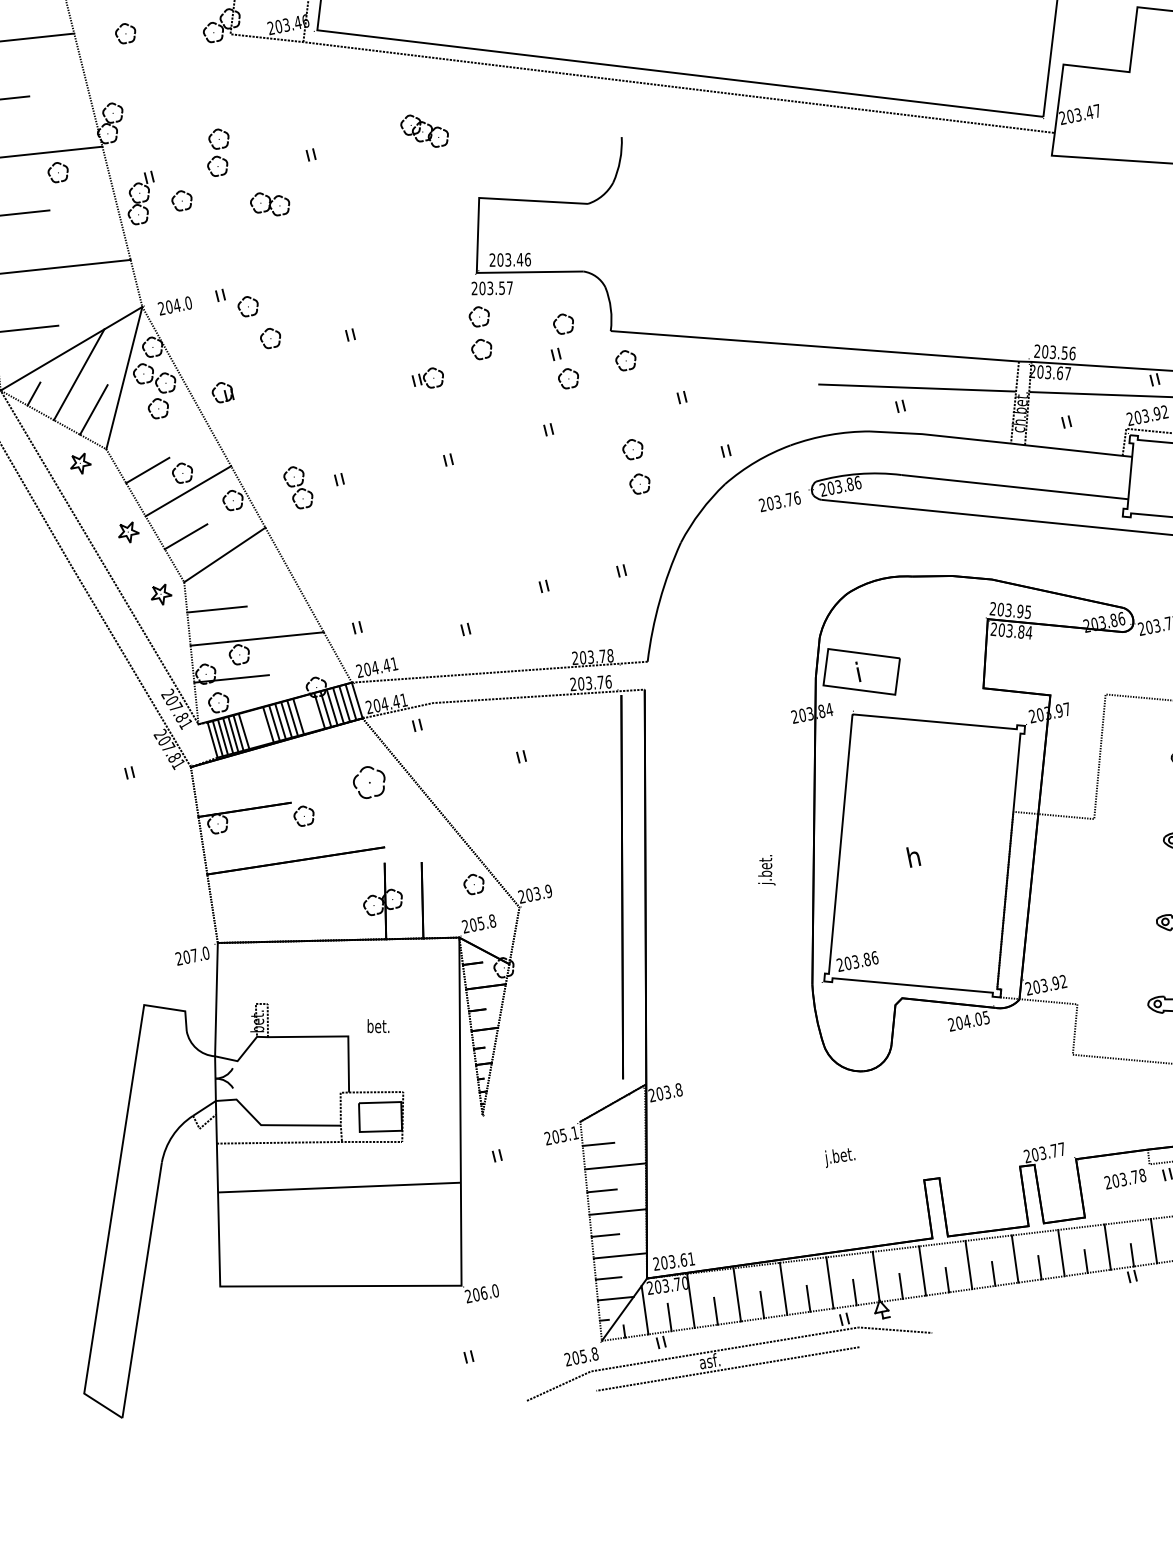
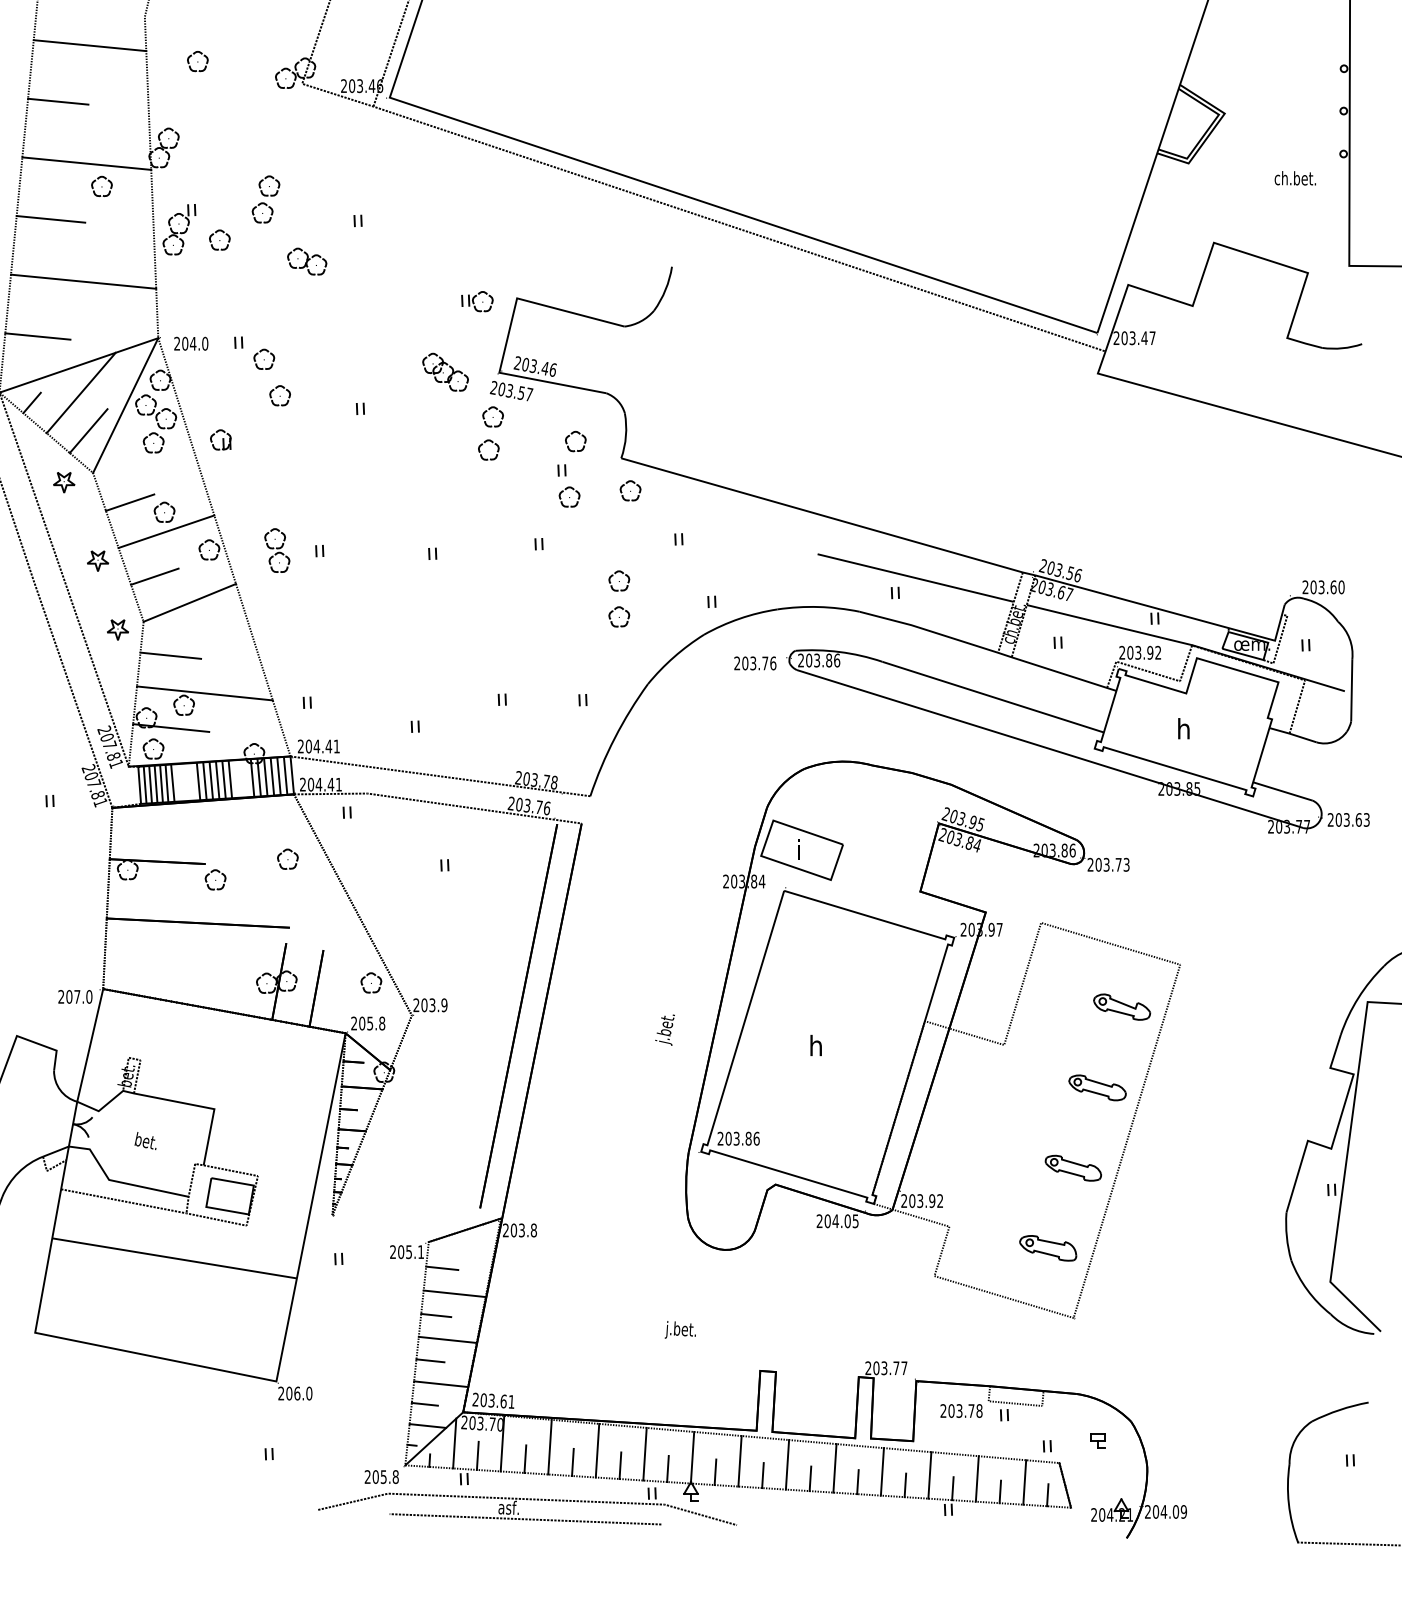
part: (424, 130) -> (445, 371), moved
part: (428, 378) -> (477, 301), moved
part: (369, 781) -> (287, 858), size x0.62
text: (377, 1026) -> (145, 1141), moved

